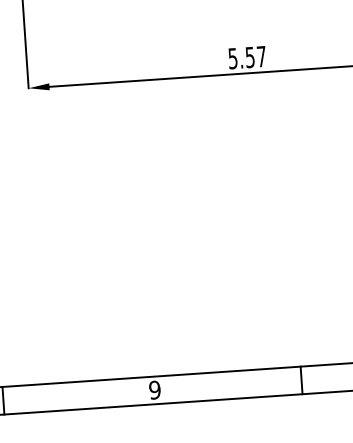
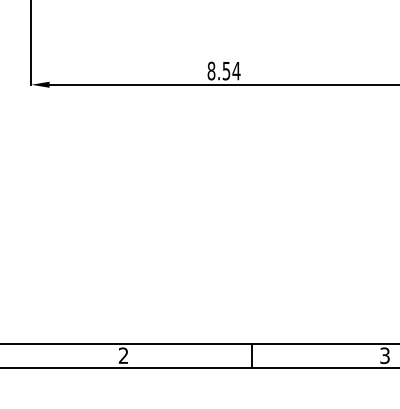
text: (246, 57) -> (223, 70), 5.57 -> 8.54
text: (154, 389) -> (123, 355), 9 -> 2

